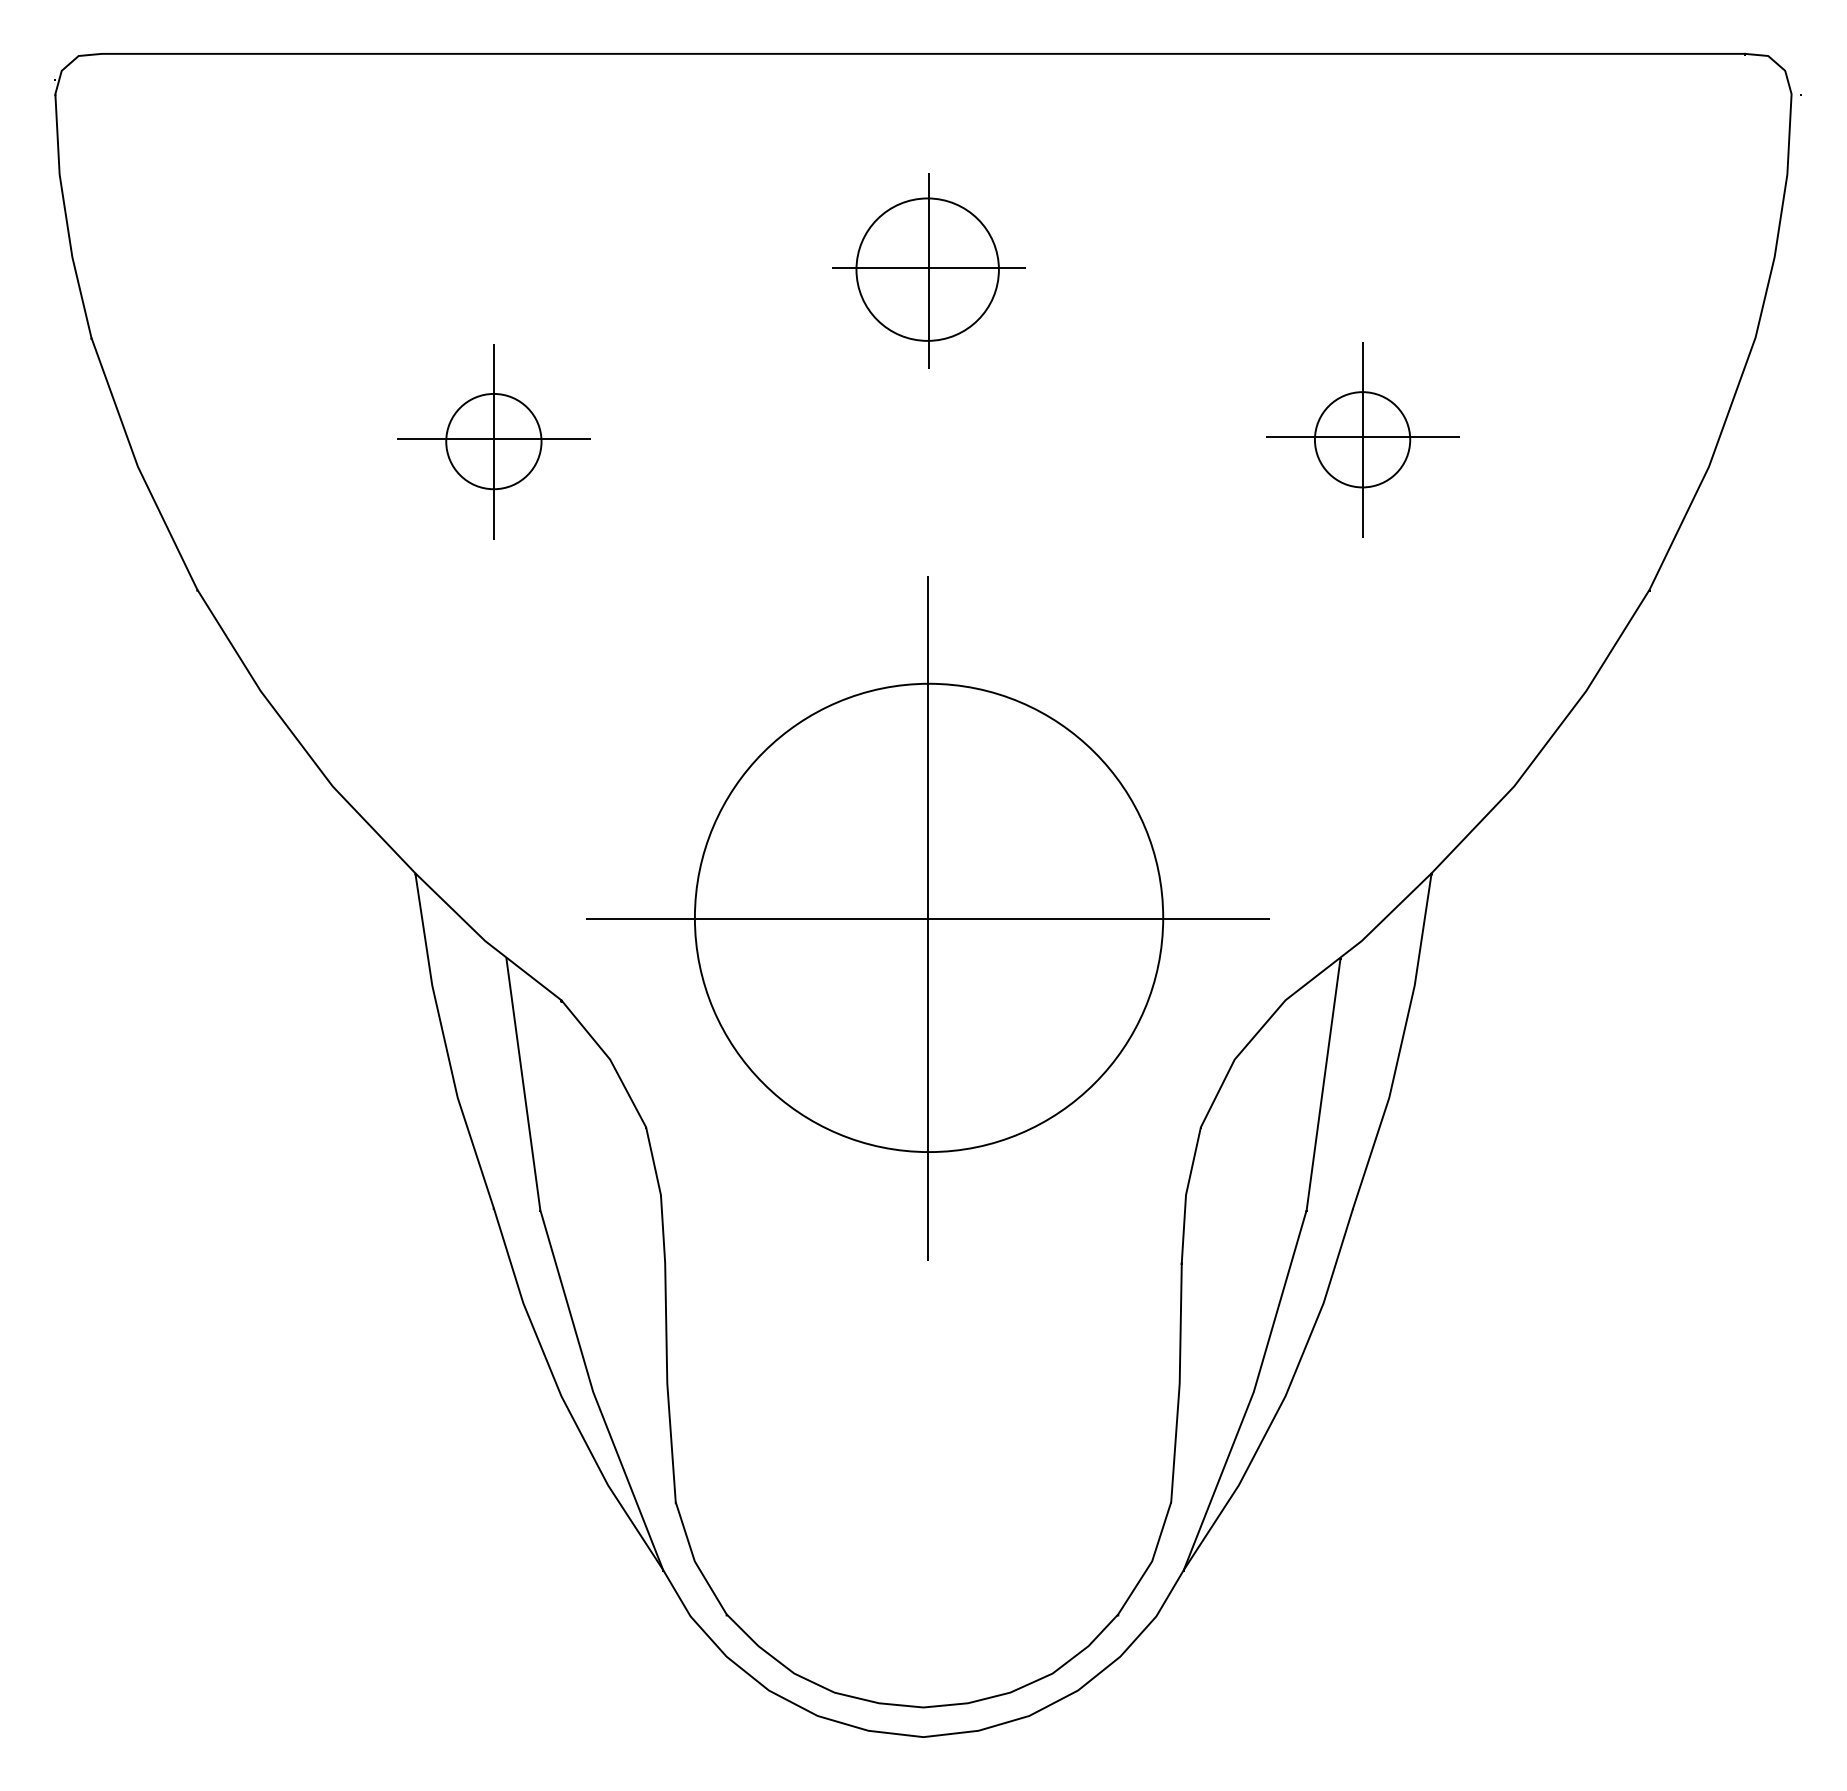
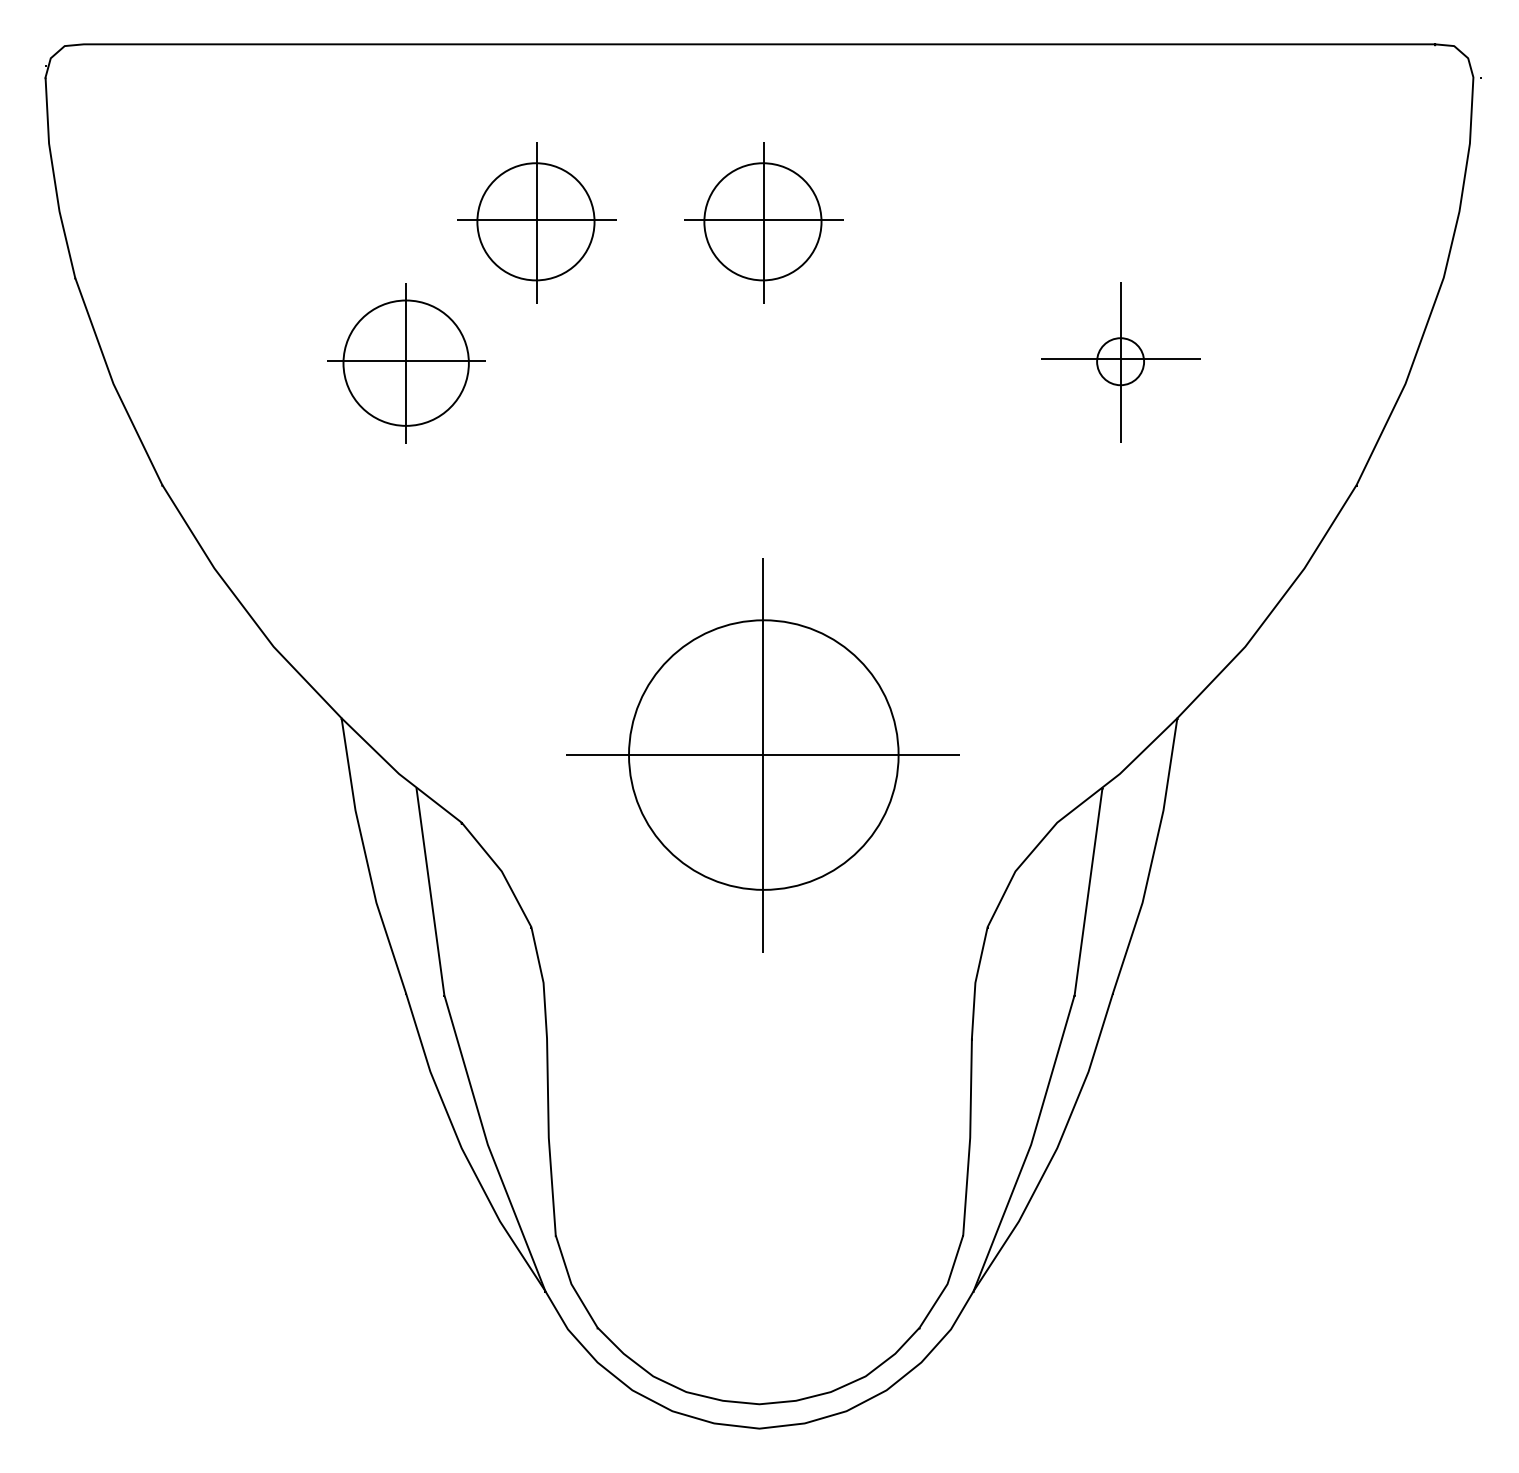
part: (652, 270) -> (536, 222), added
circle: (1362, 439) -> (1120, 361), size x0.6
circle: (493, 441) -> (405, 363), size x1.6
part: (927, 918) -> (762, 755), size x0.7

